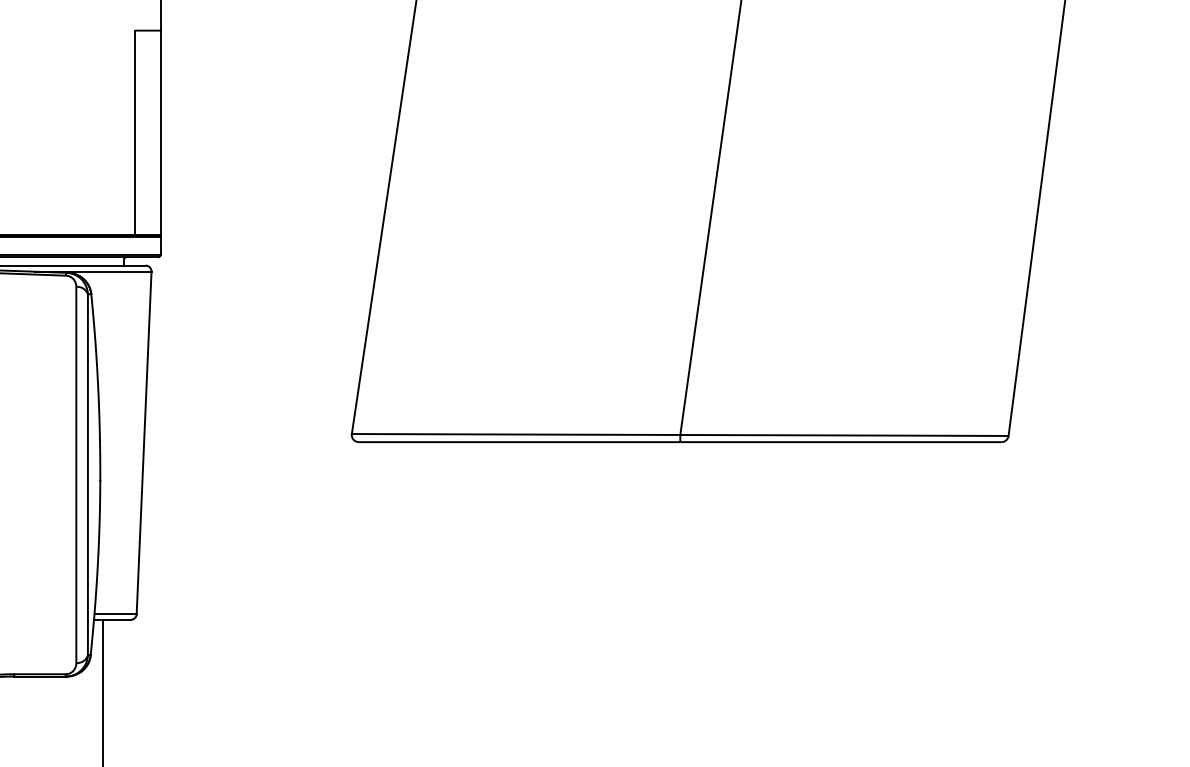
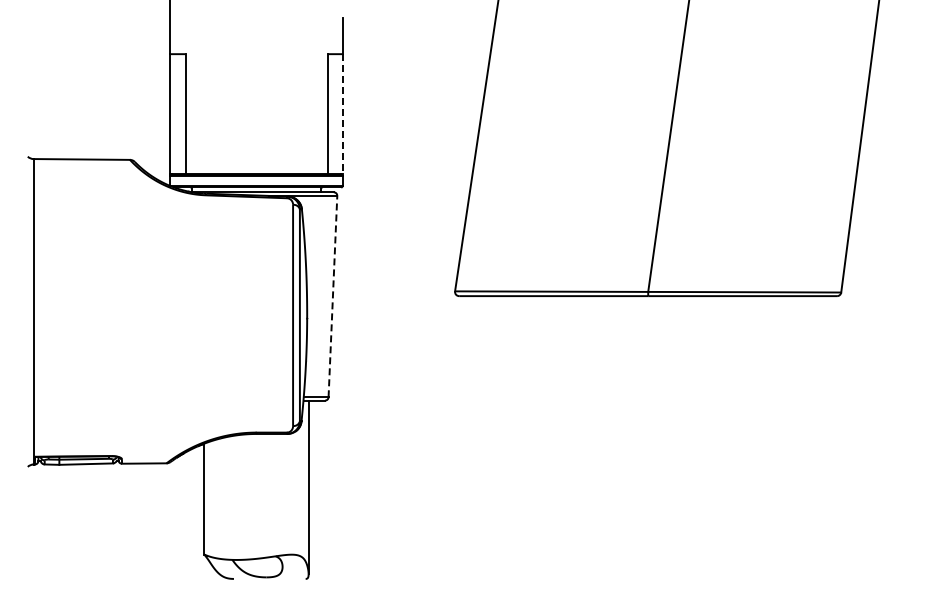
line: (160, 133) -> (342, 114), solid -> dashed
line: (143, 442) -> (332, 296), solid -> dashed

